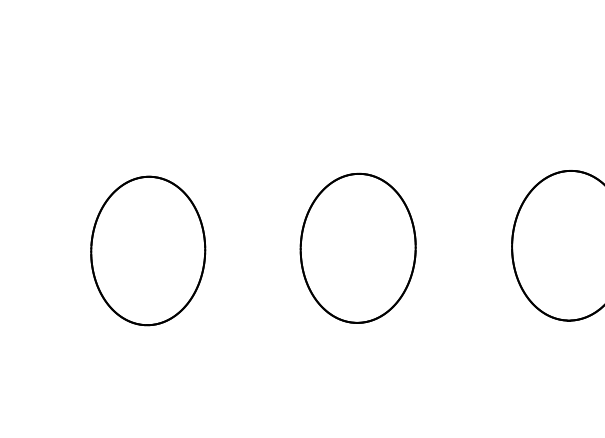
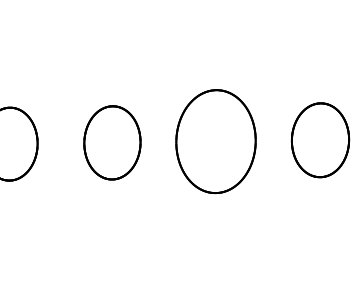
part: (357, 248) -> (215, 141), size x1.4

